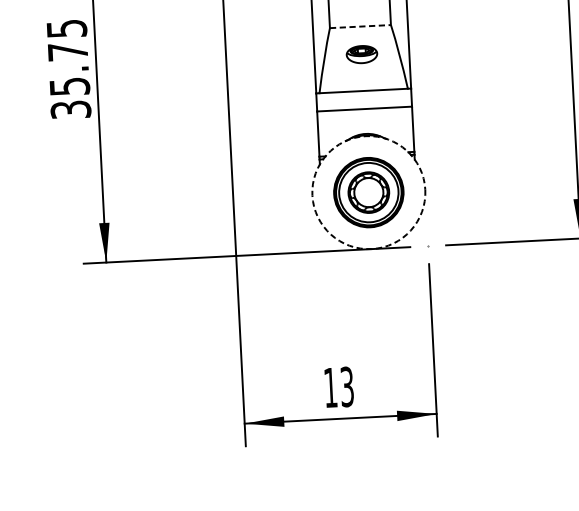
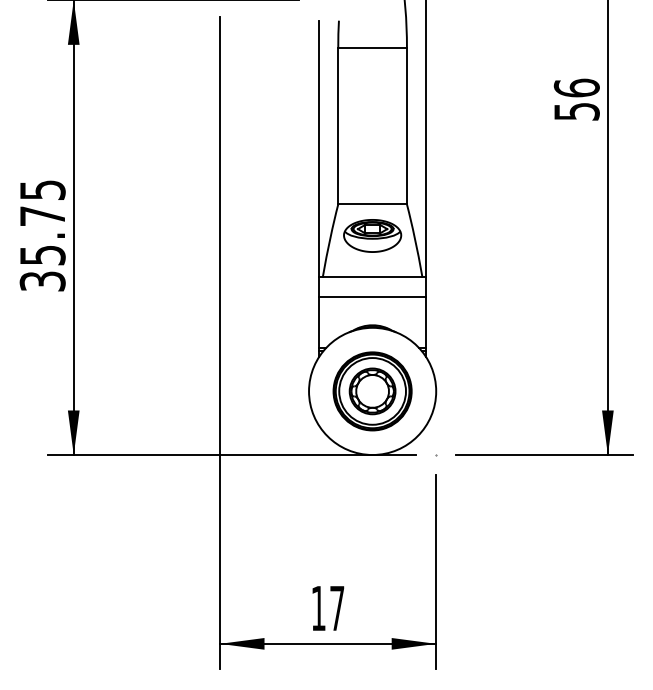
line: (361, 26) -> (373, 204), dashed -> solid
part: (361, 54) -> (372, 235), size x1.67
circle: (368, 192) -> (372, 391), dashed -> solid
text: (347, 386) -> (337, 608), 13 -> 17

